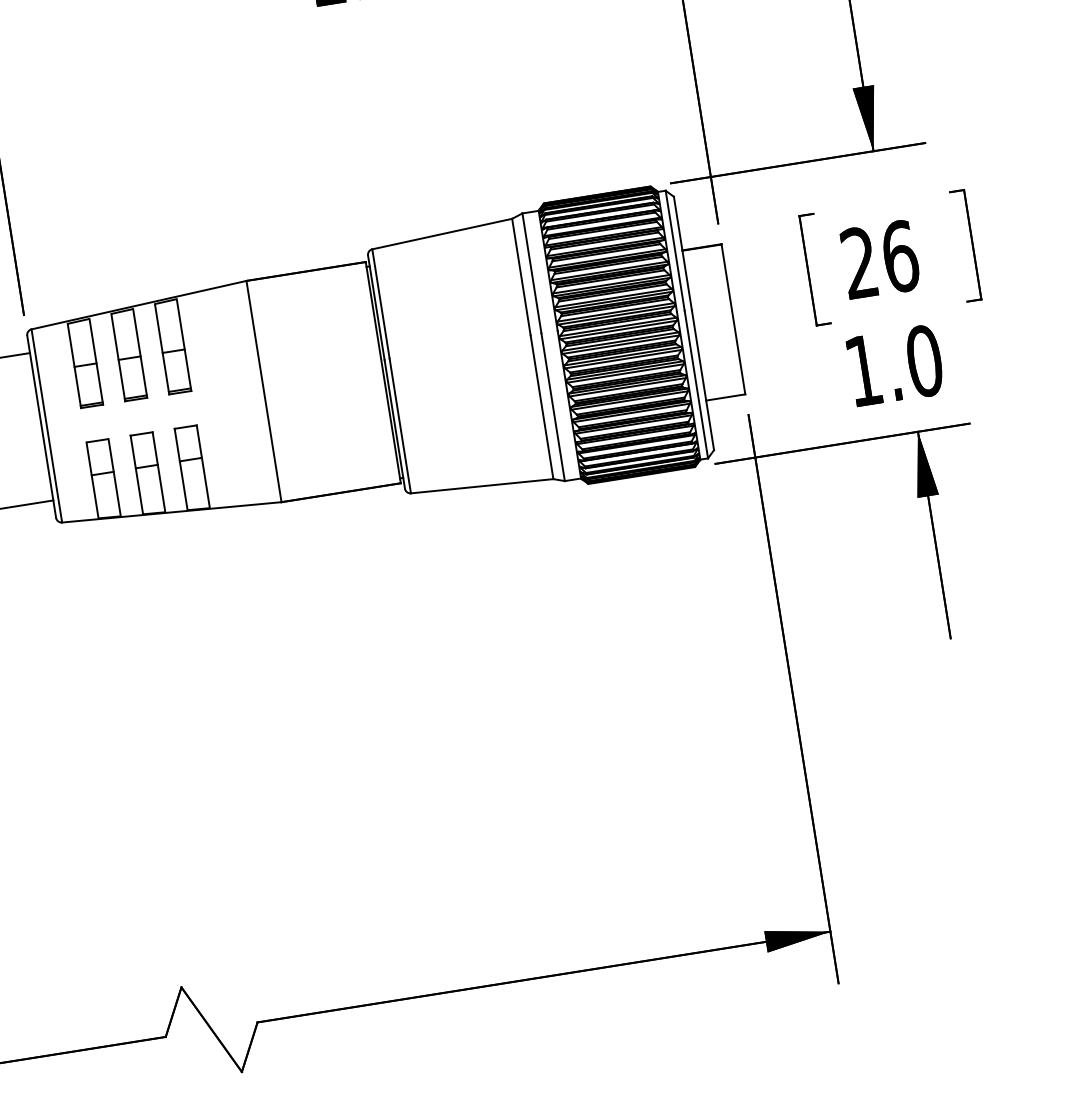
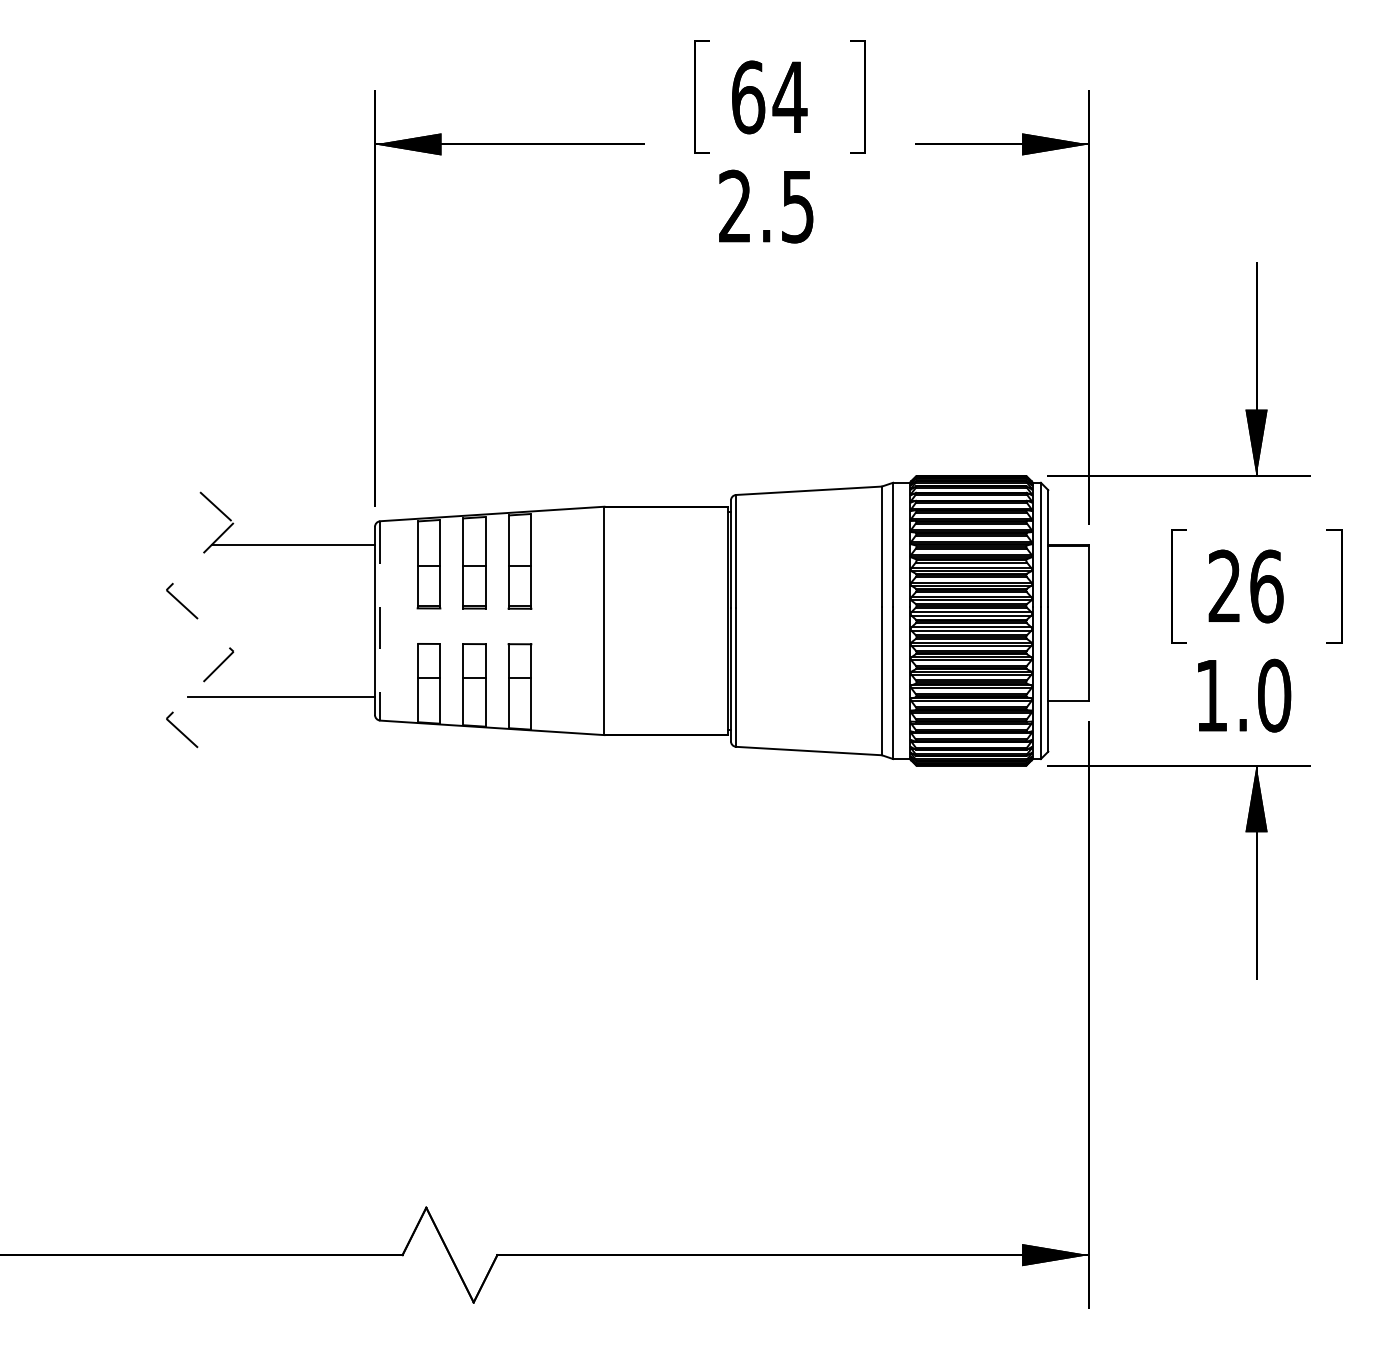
line: (46, 425) -> (380, 620), solid -> dashed

